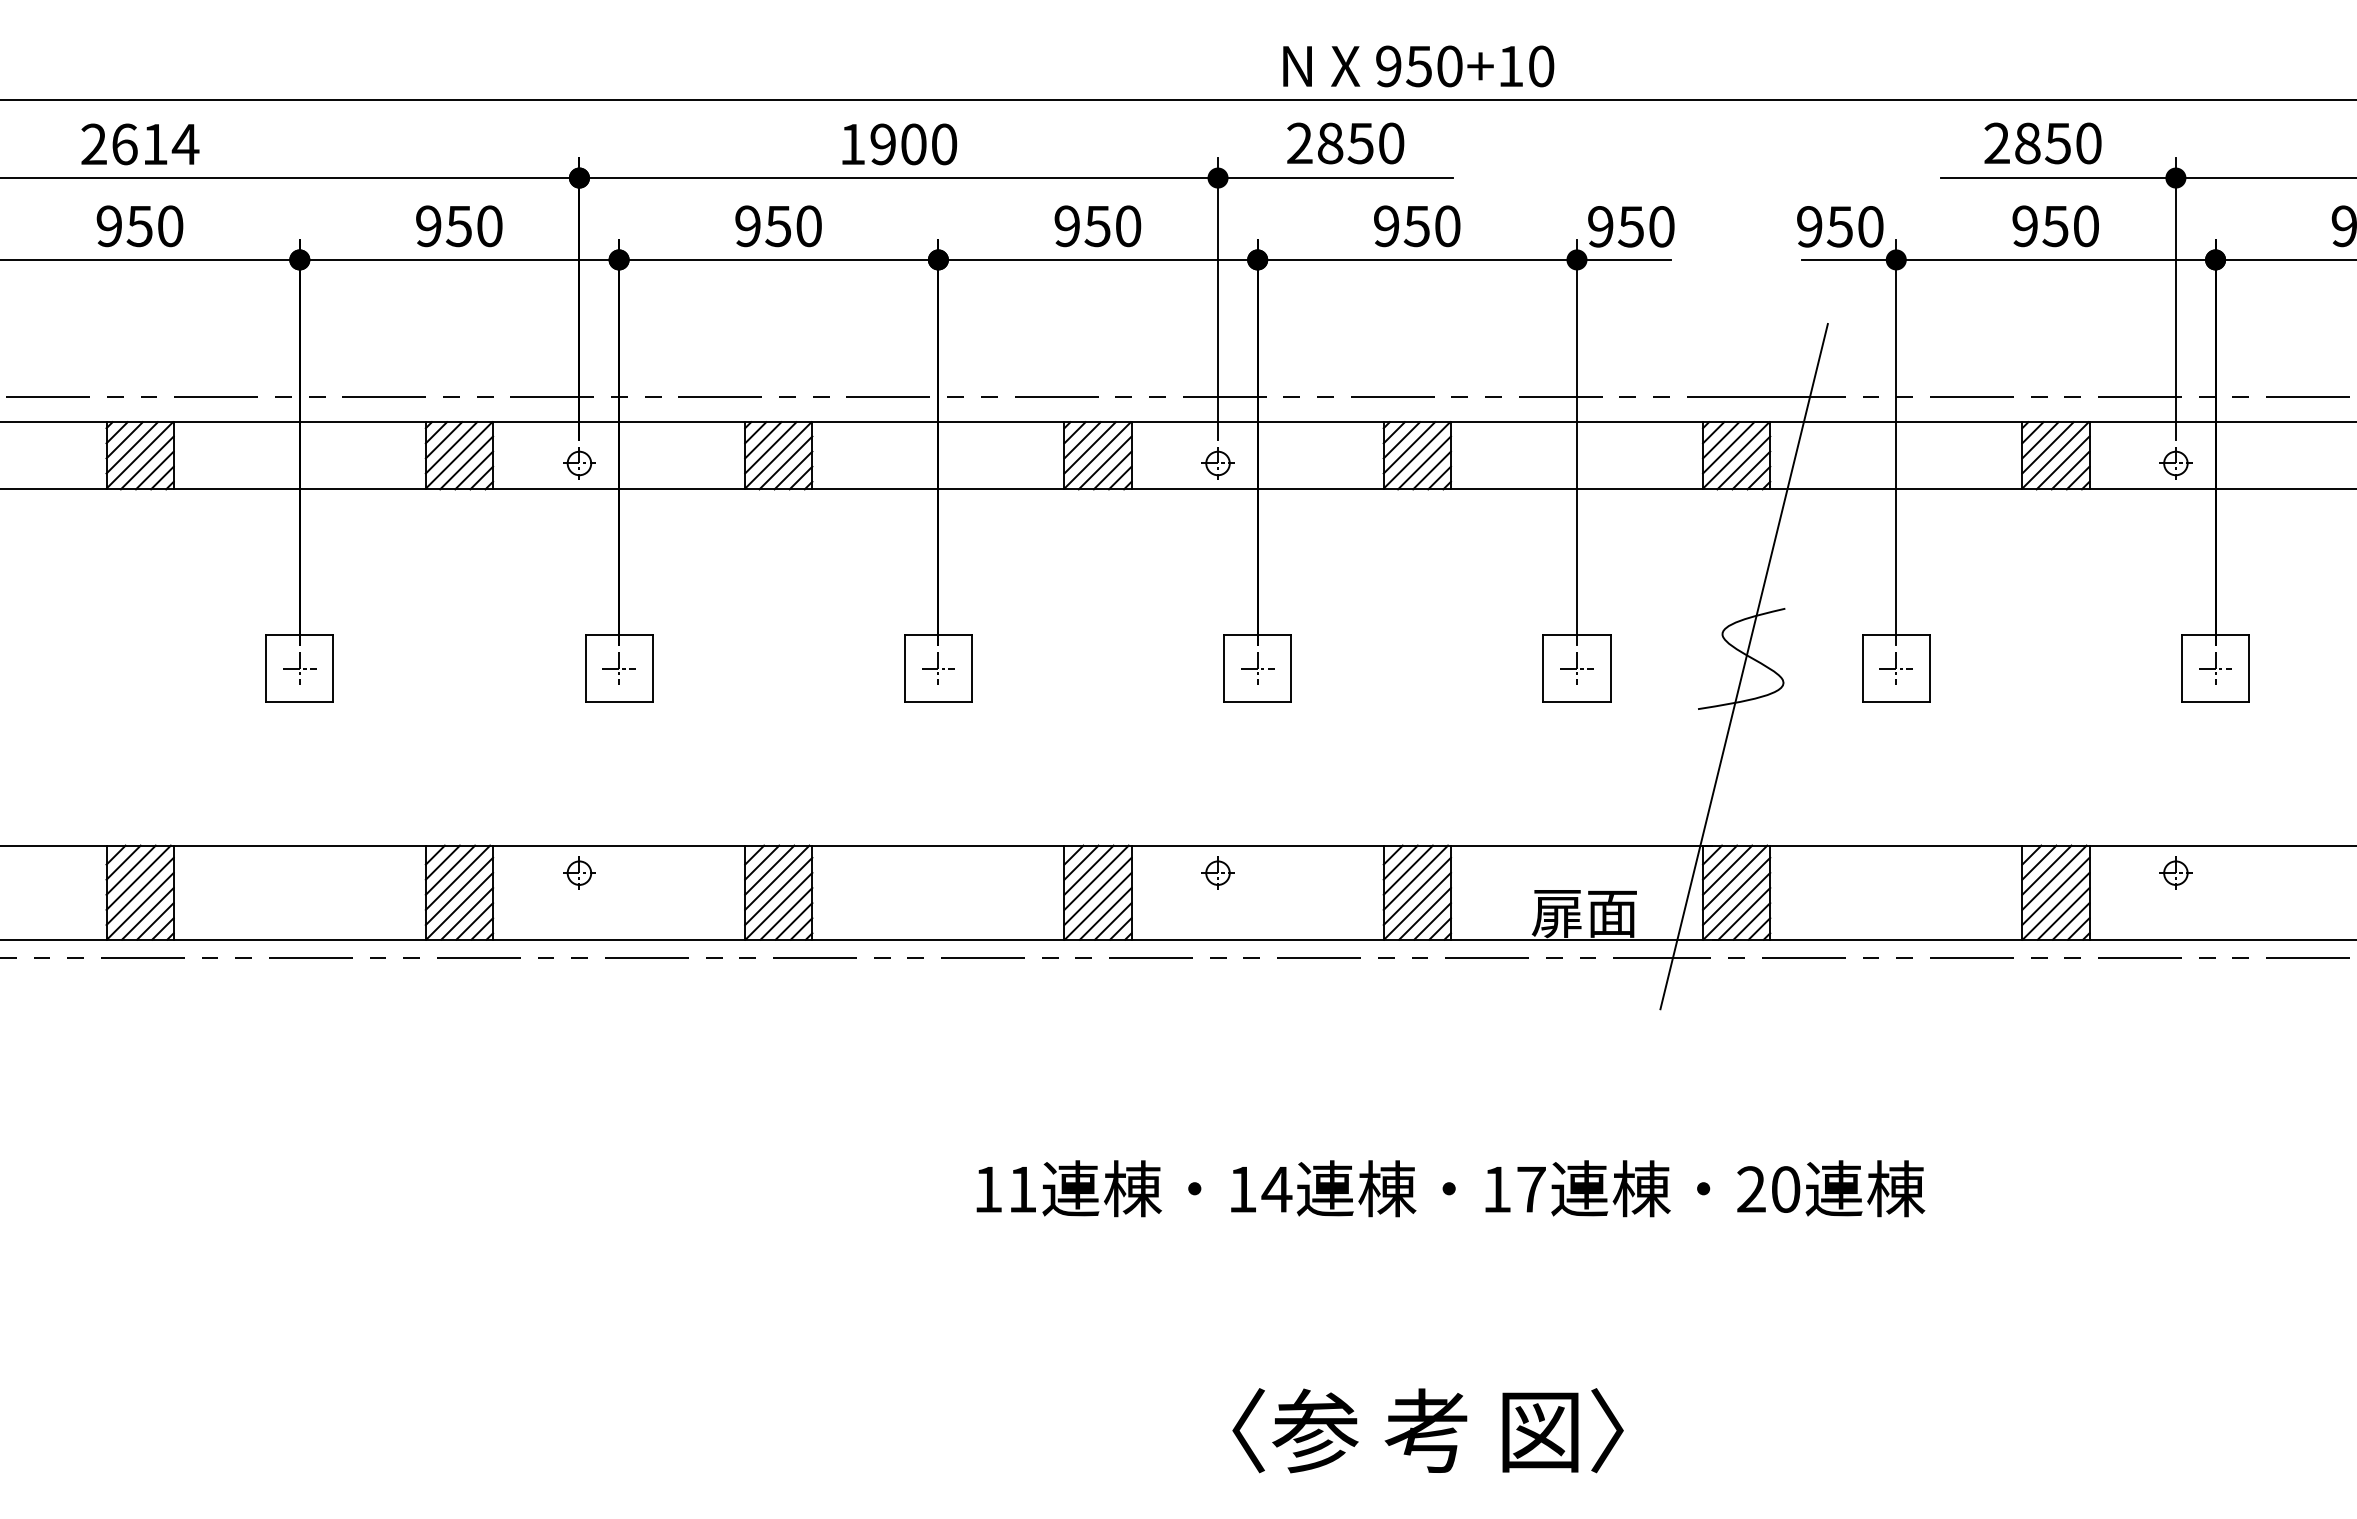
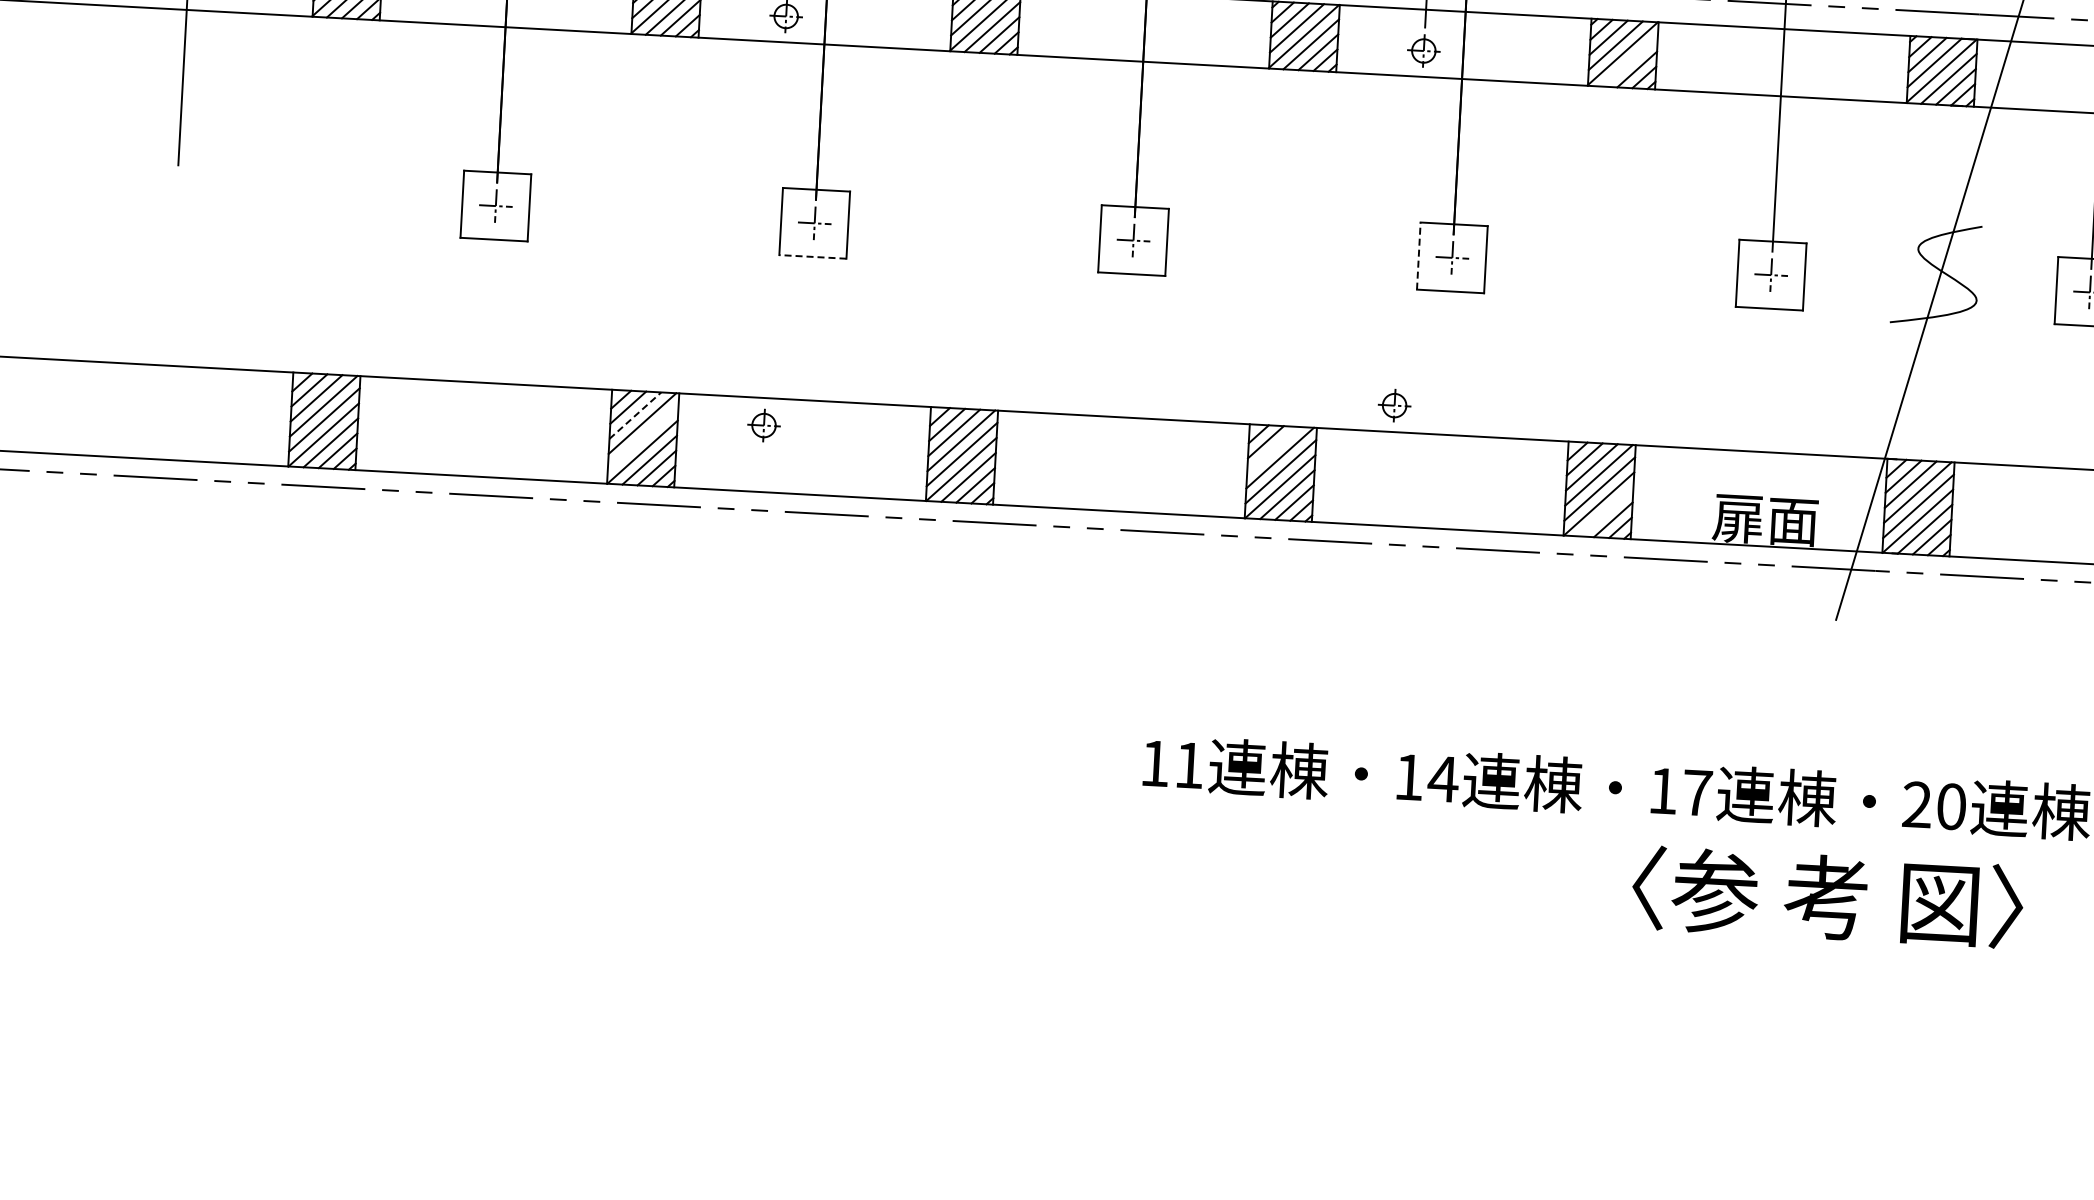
line: (1424, 462) -> (1630, 61), removed
line: (1224, 668) -> (1419, 256), solid -> dashed
line: (619, 702) -> (813, 257), solid -> dashed
line: (1088, 869) -> (1272, 449), removed
line: (450, 870) -> (635, 415), solid -> dashed
part: (1217, 872) -> (1394, 404), moved
line: (459, 891) -> (643, 437), removed
line: (1424, 913) -> (1605, 511), removed
text: (1427, 1430) -> (1827, 897), moved

